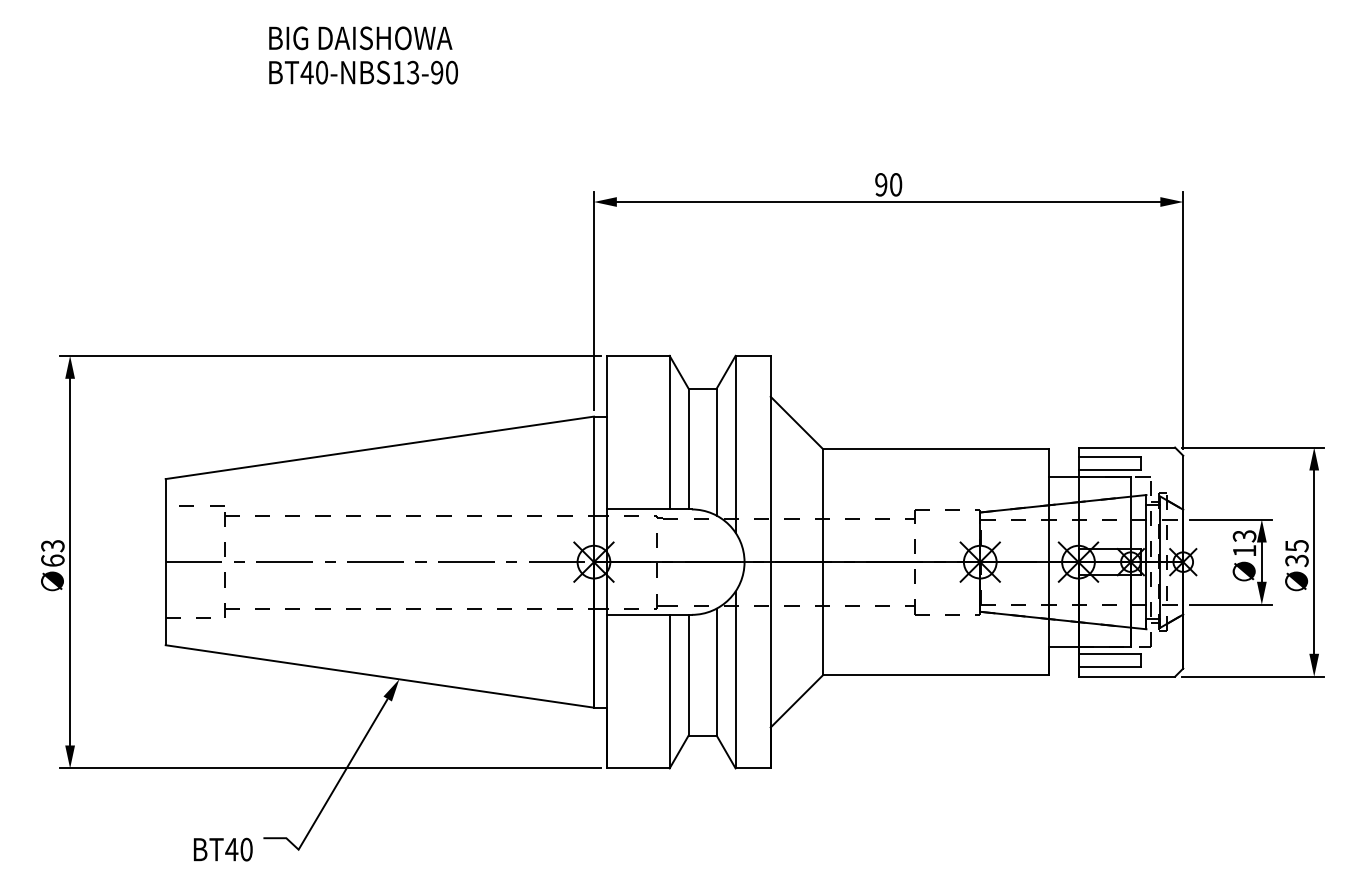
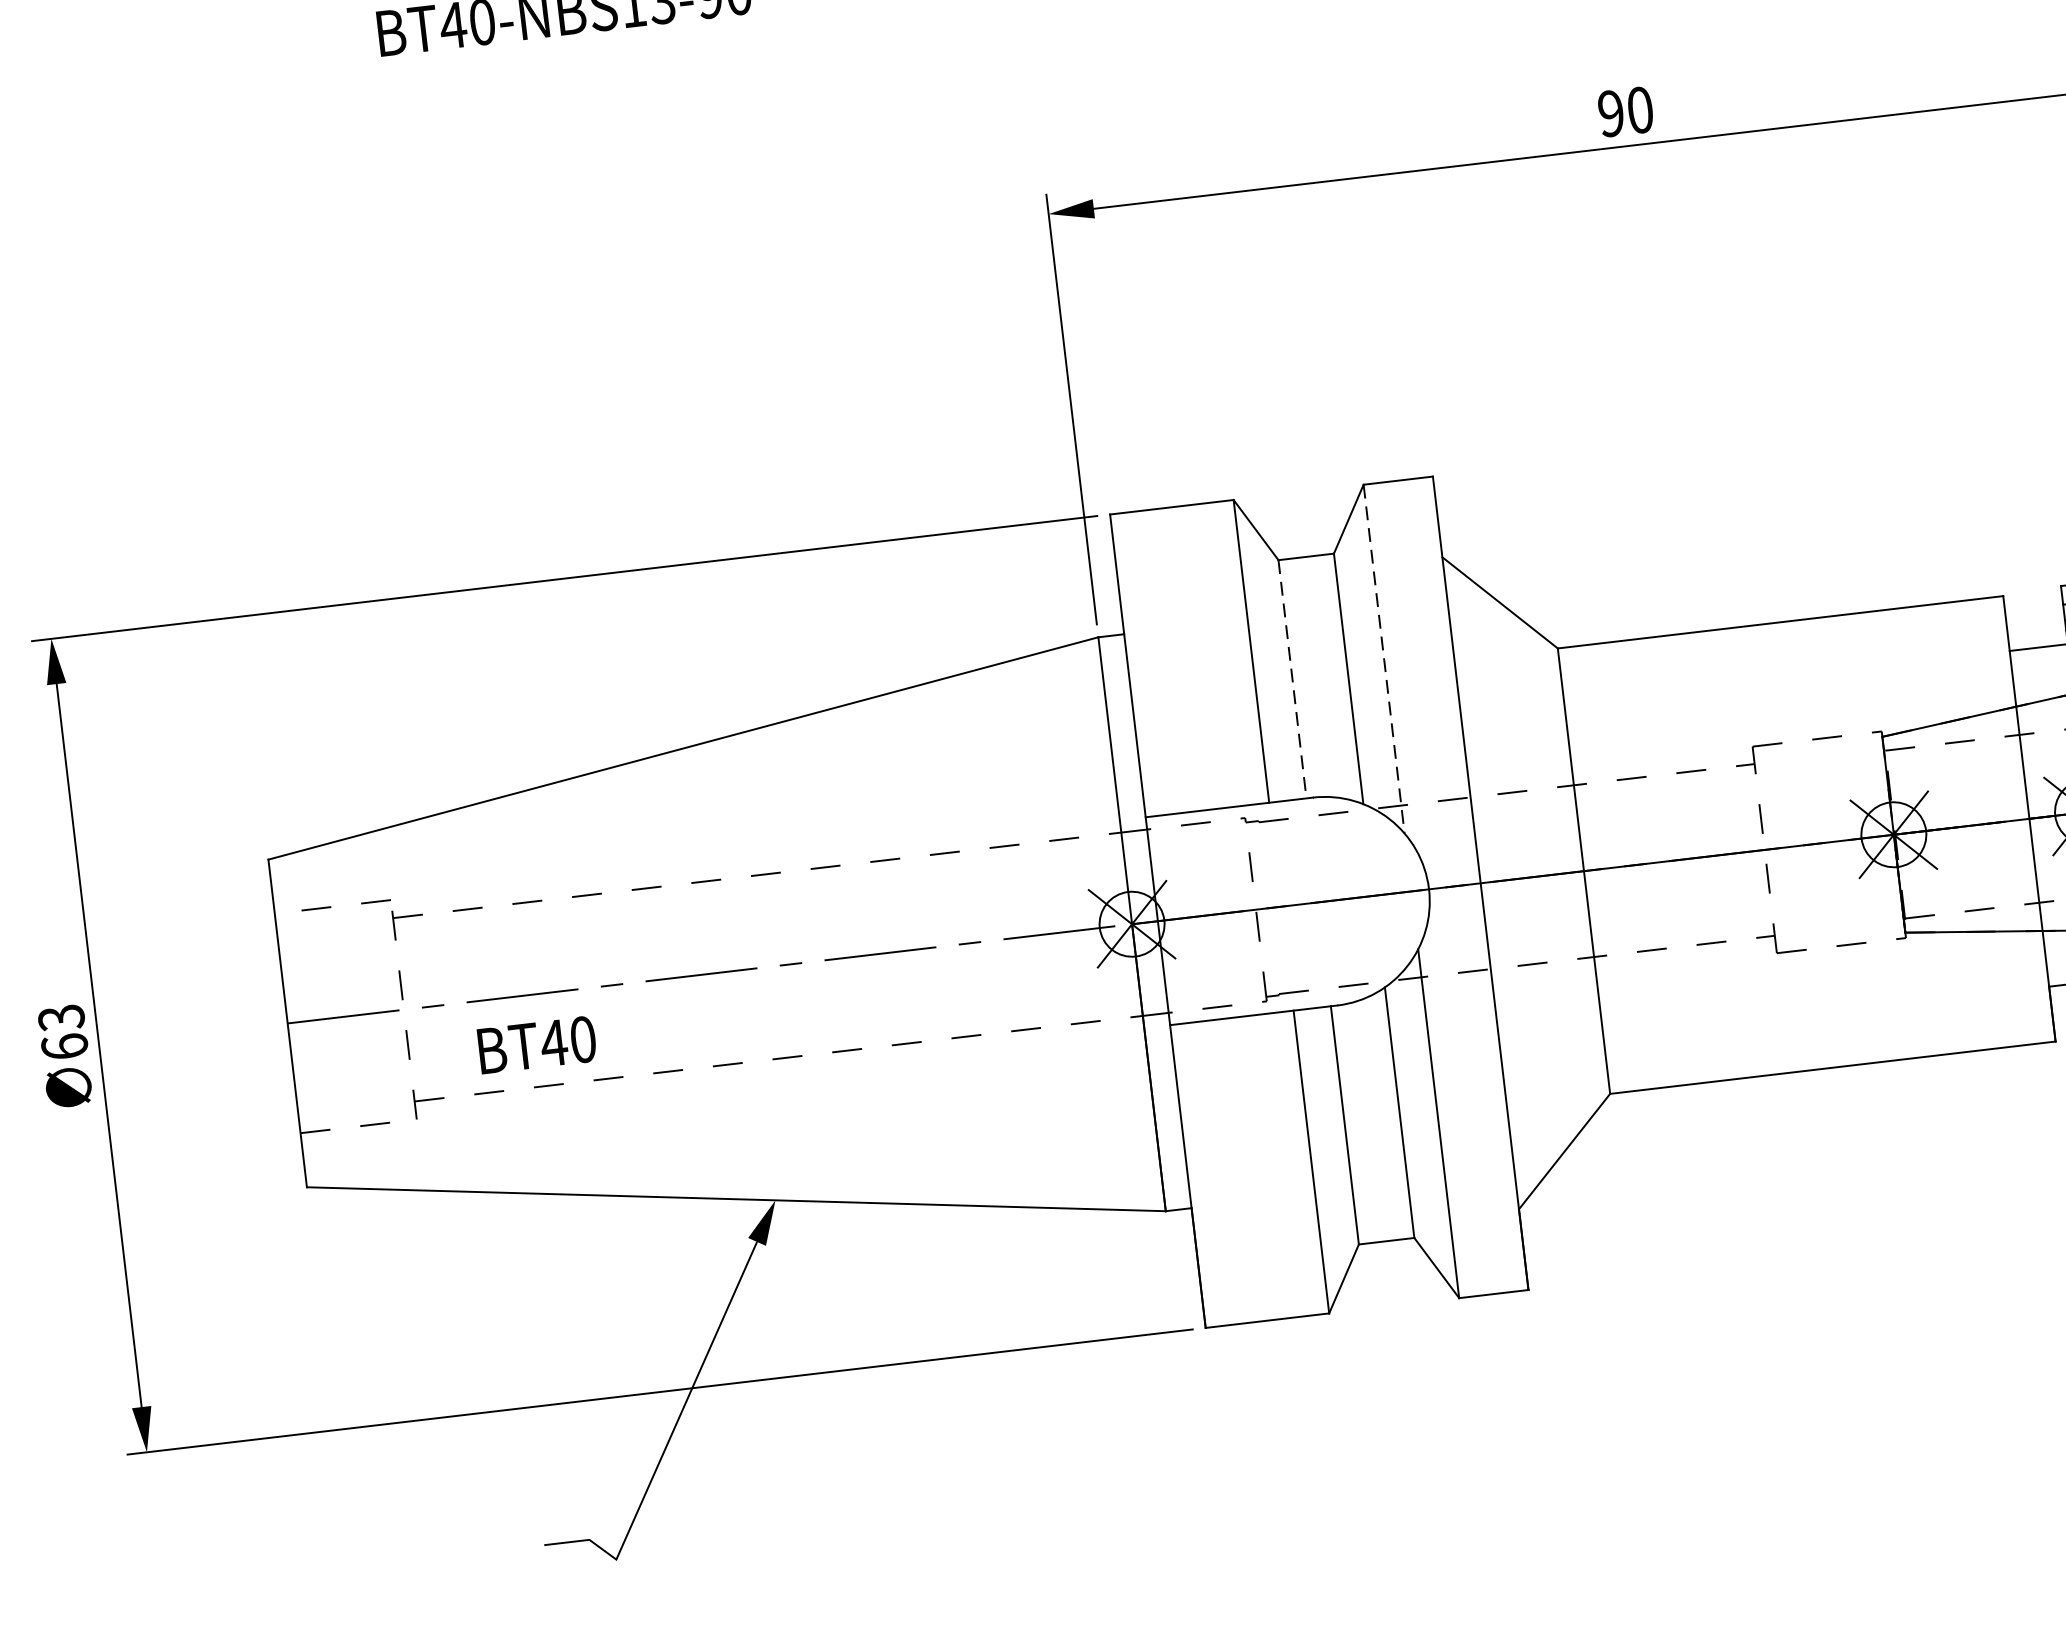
line: (735, 444) -> (1383, 659), solid -> dashed
line: (688, 449) -> (1292, 680), solid -> dashed
text: (223, 849) -> (537, 1044), moved

